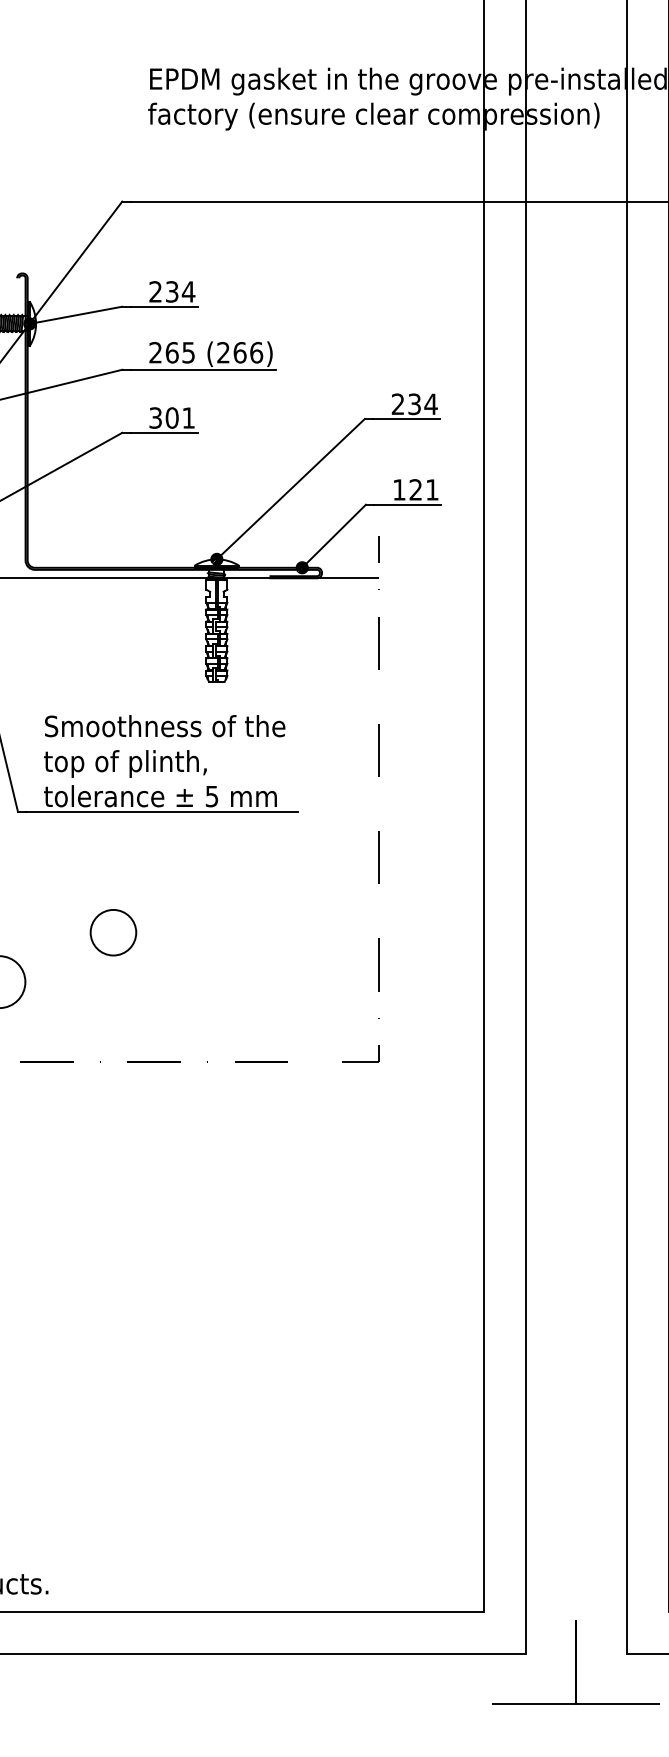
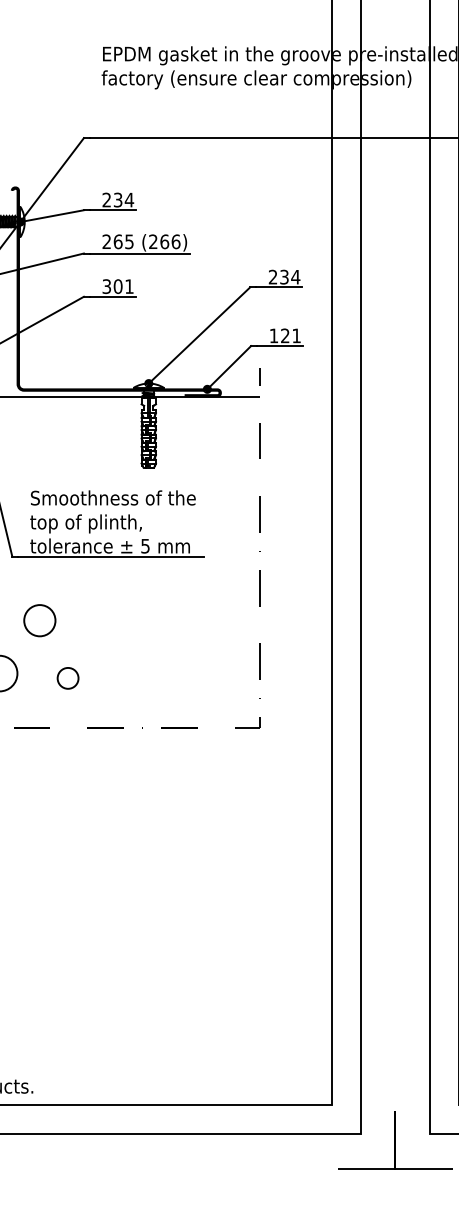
circle: (112, 932) -> (39, 620), moved
circle: (98, 989) -> (67, 678), added

